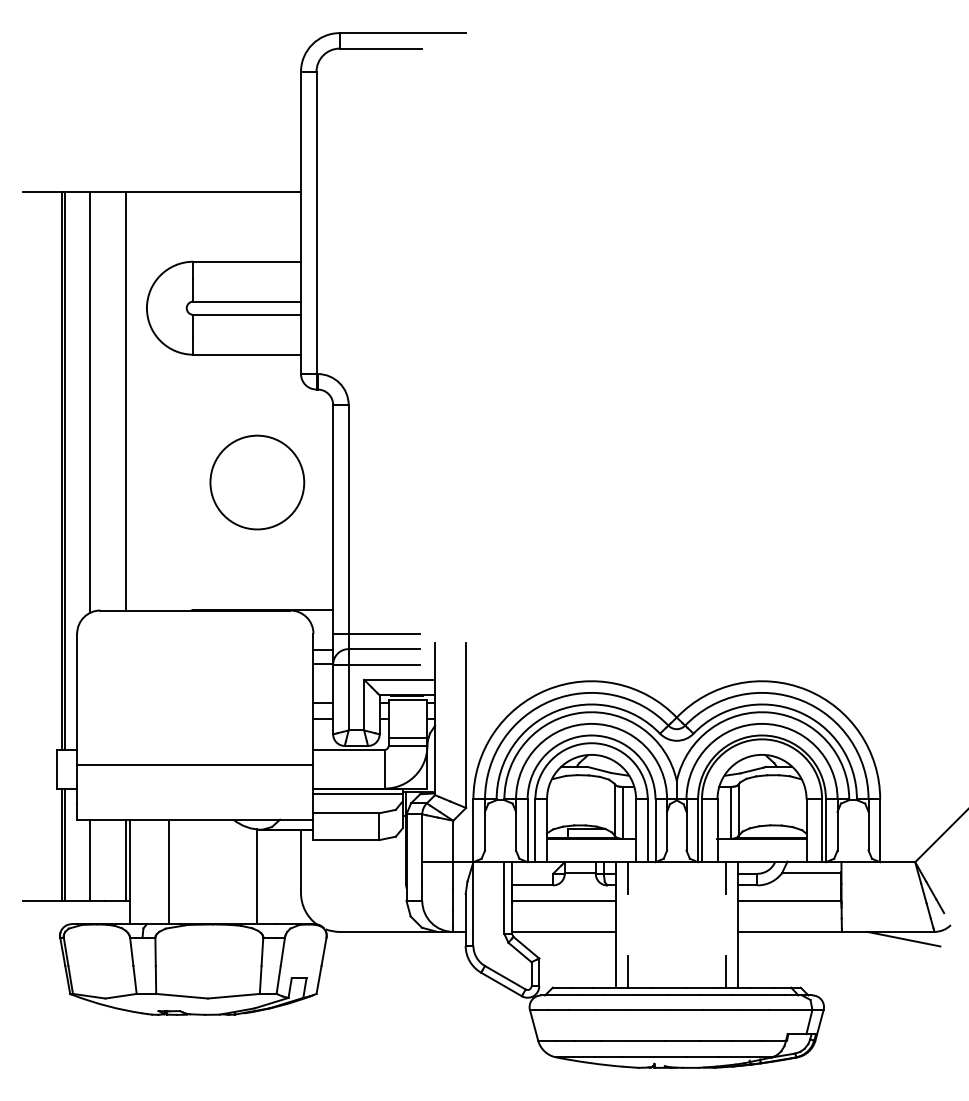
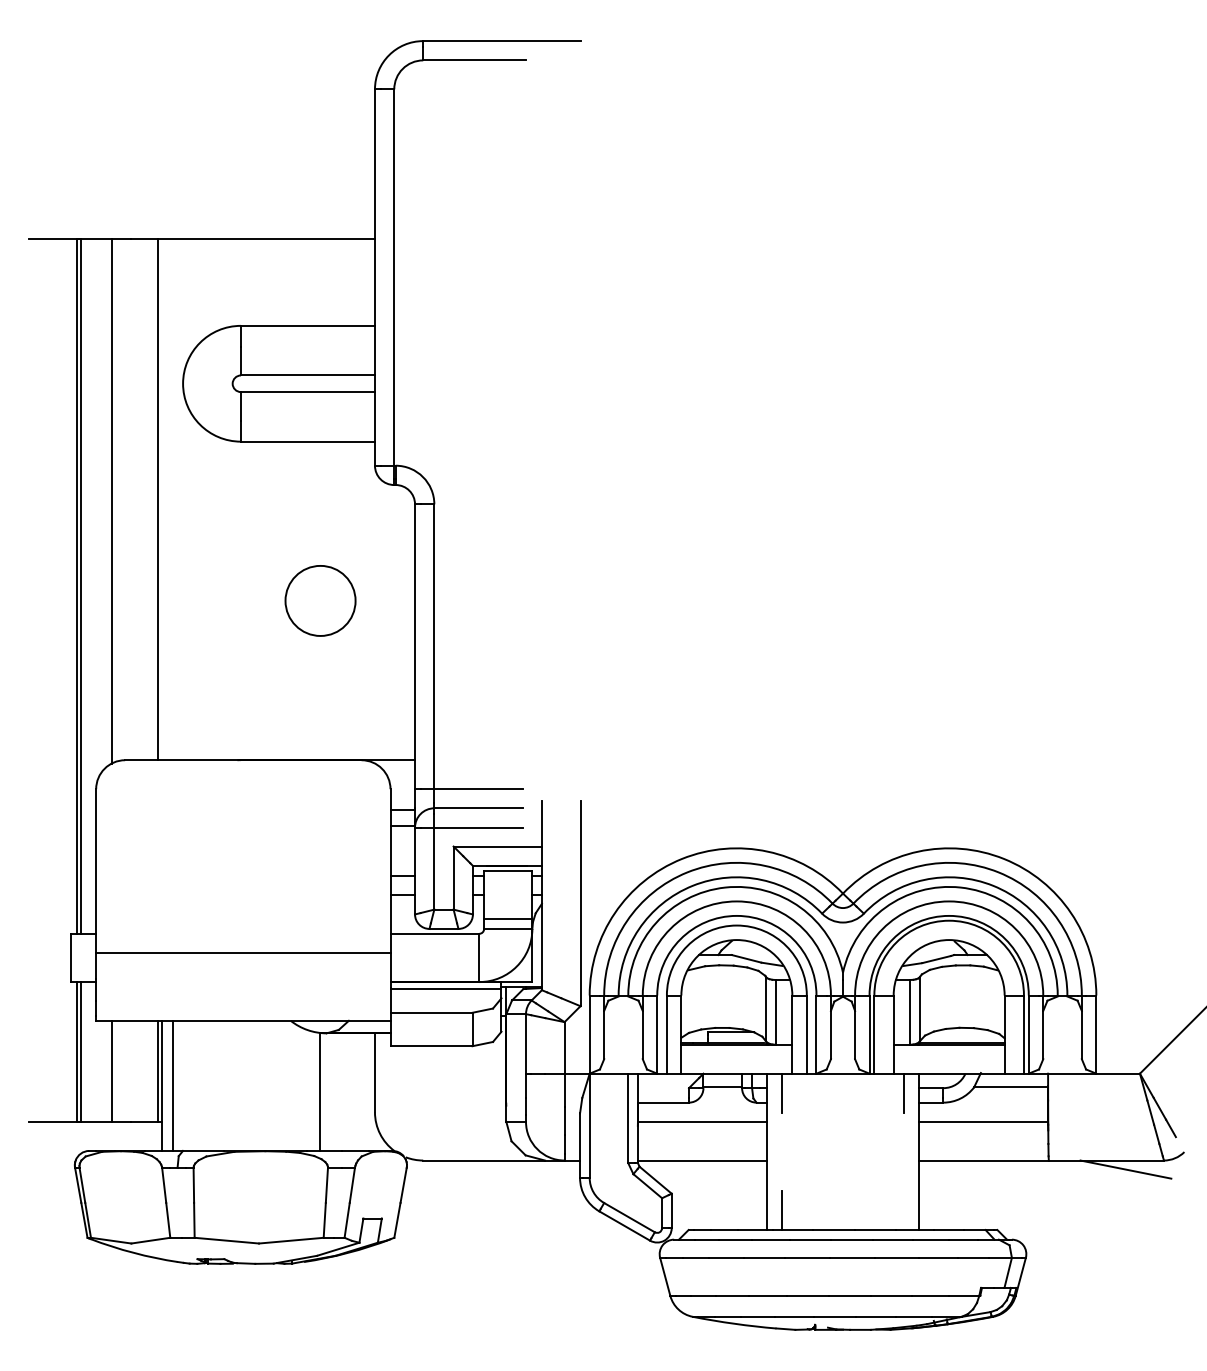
circle: (257, 482) -> (320, 600), size x0.6
line: (168, 871) -> (172, 1085), moved
line: (726, 972) -> (904, 1210), removed

